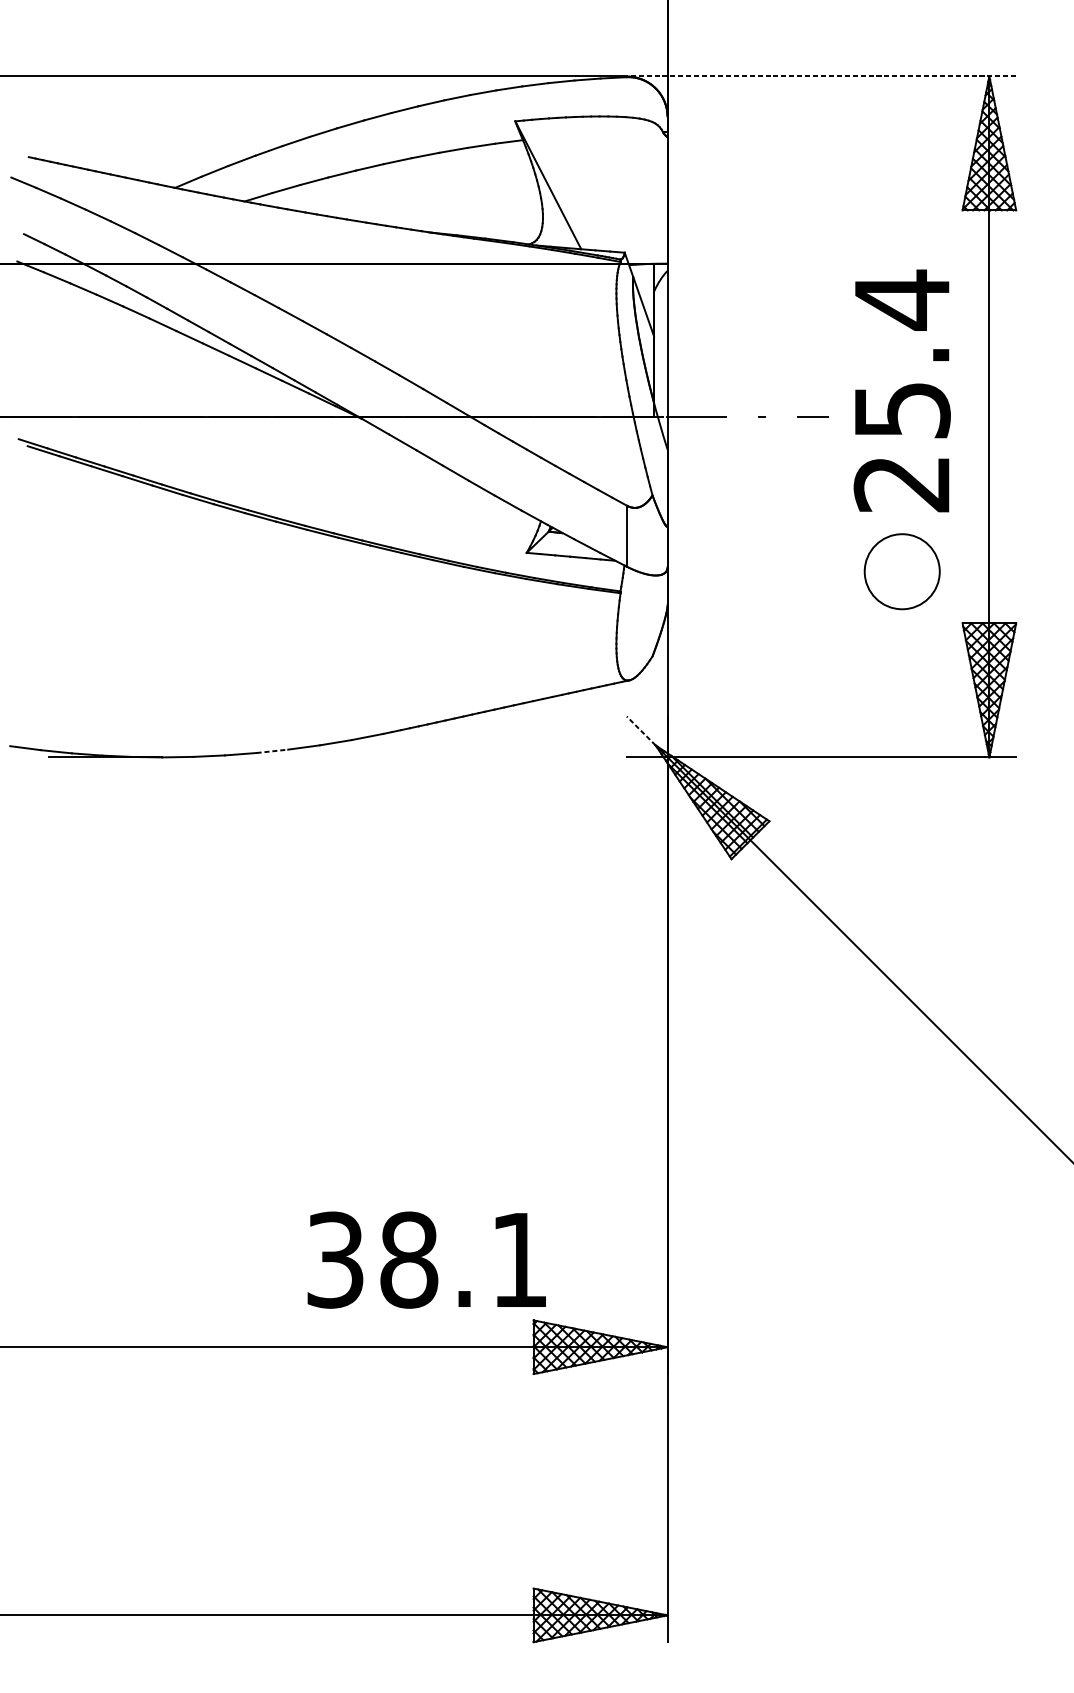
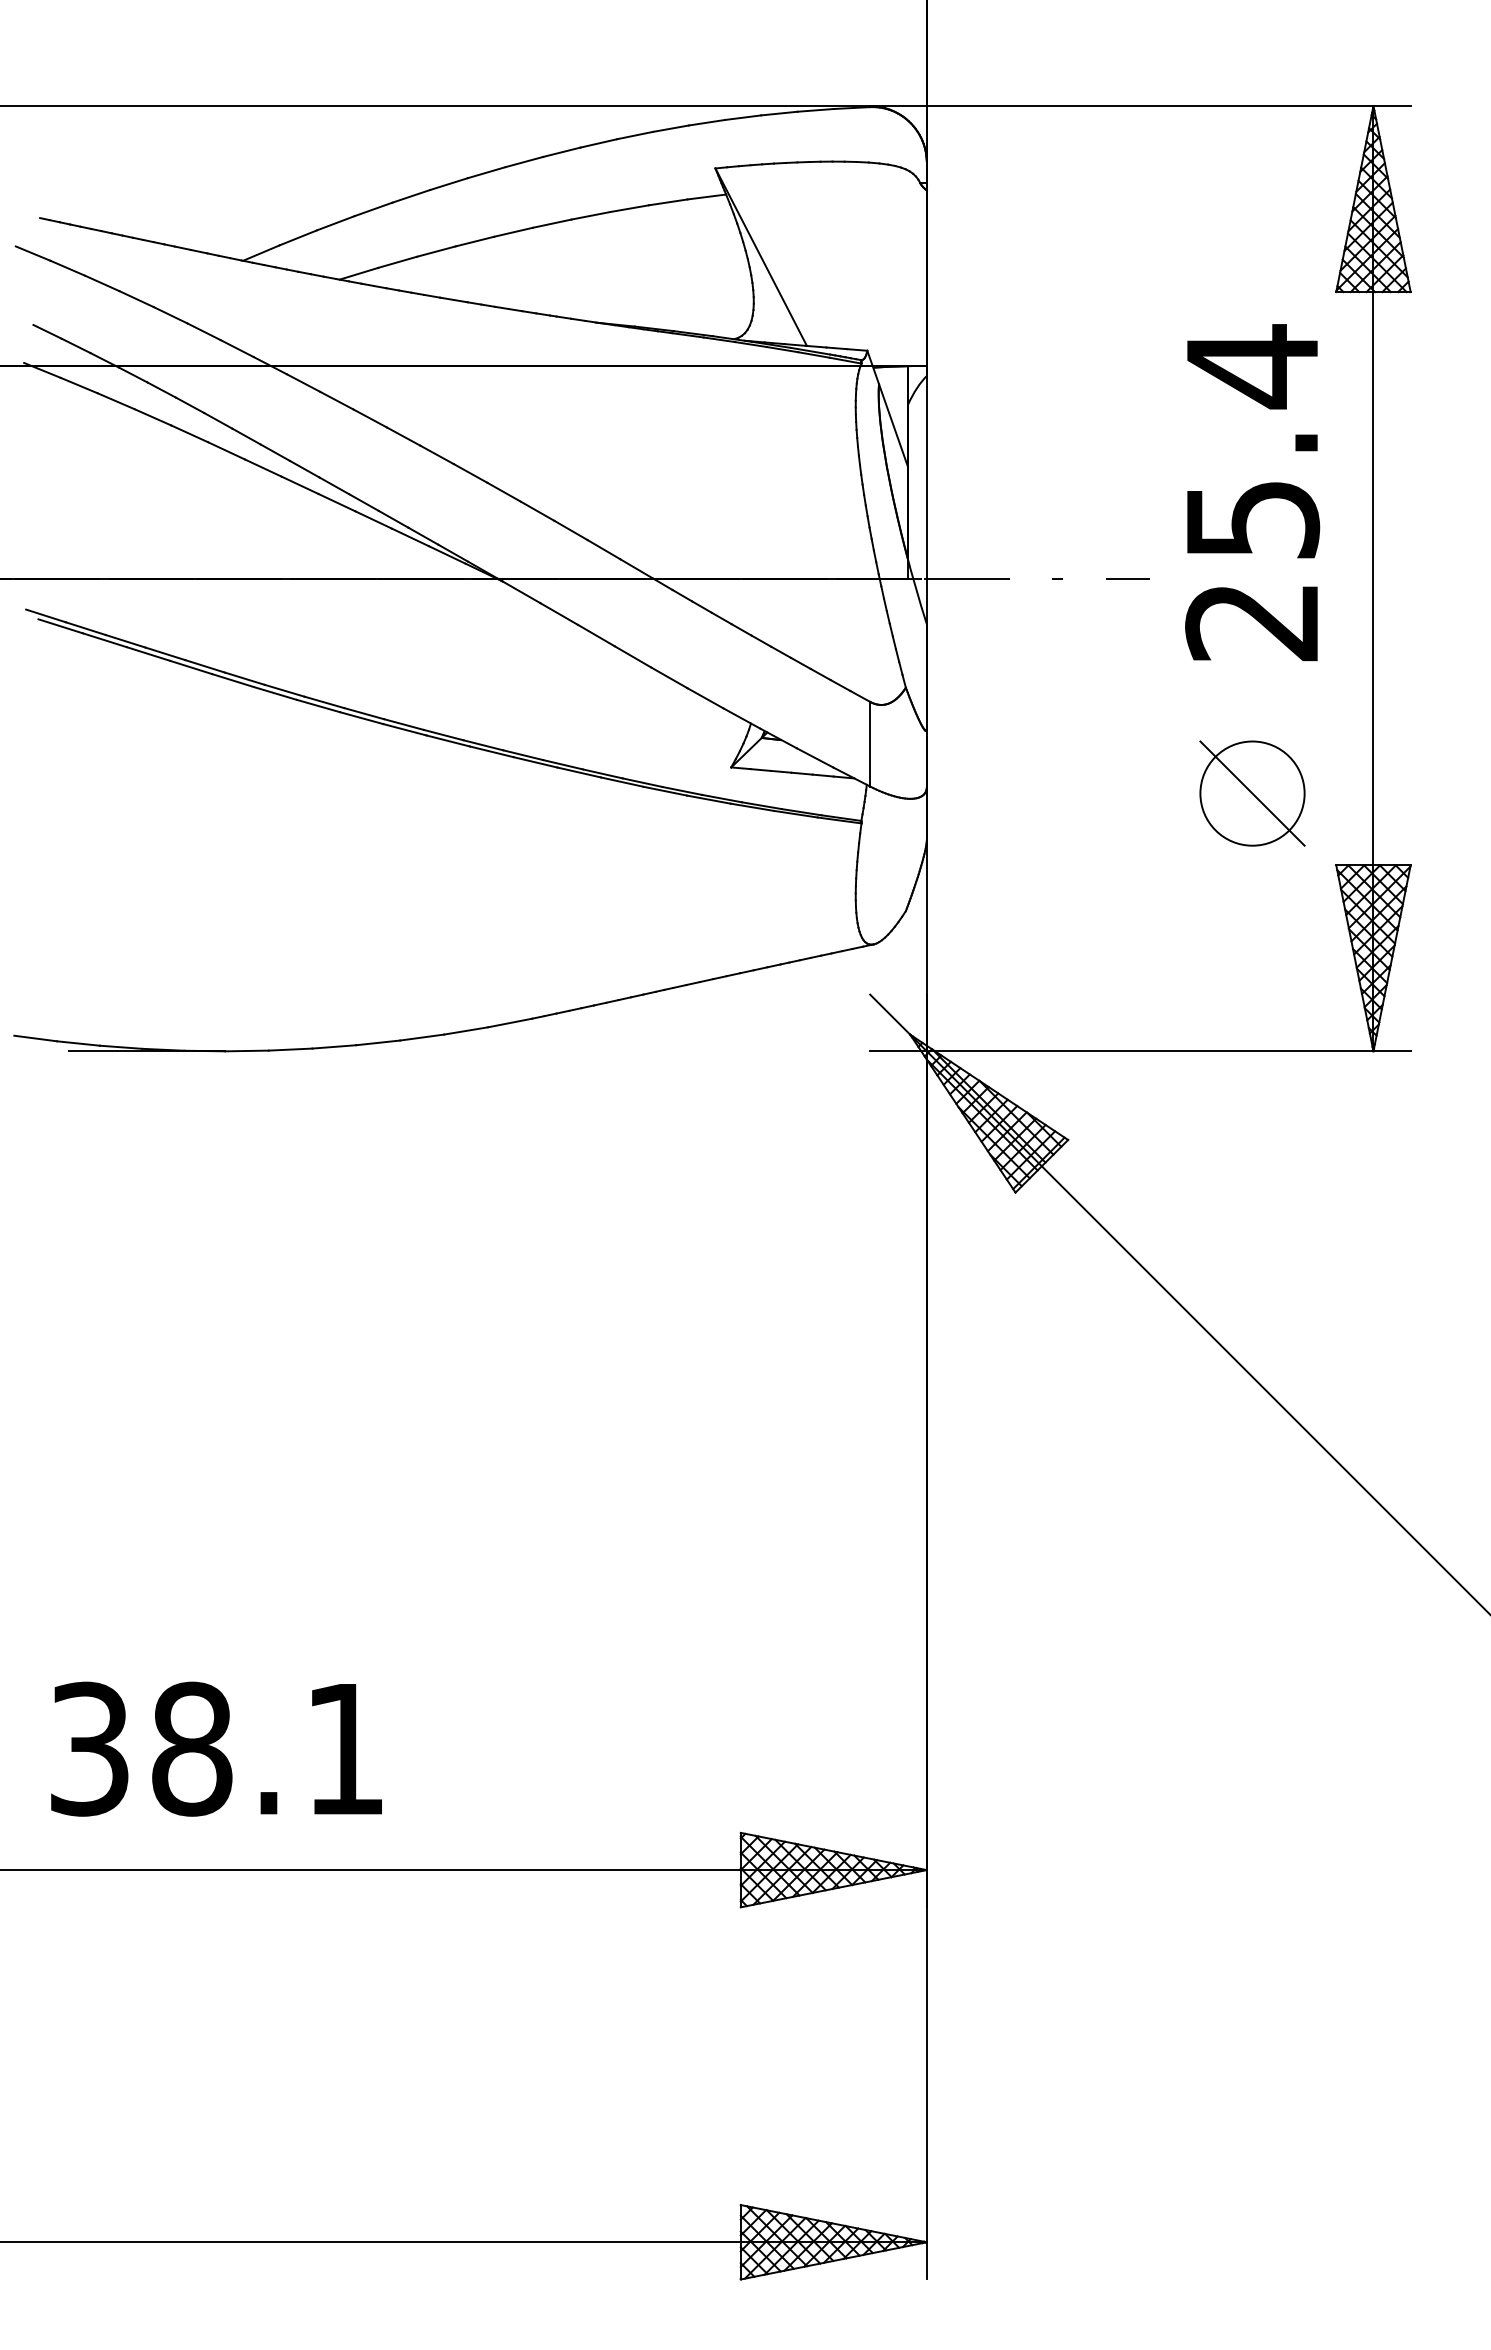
line: (820, 76) -> (1139, 106), dashed -> solid
text: (902, 390) -> (1252, 492), moved
line: (902, 571) -> (1252, 793), added
line: (640, 730) -> (889, 1014), dashed -> solid
line: (272, 751) -> (378, 1042), dashed -> solid
text: (426, 1259) -> (216, 1748), moved

